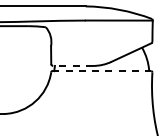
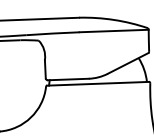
line: (73, 65) -> (68, 79), dashed -> solid
line: (102, 71) -> (98, 84), dashed -> solid

